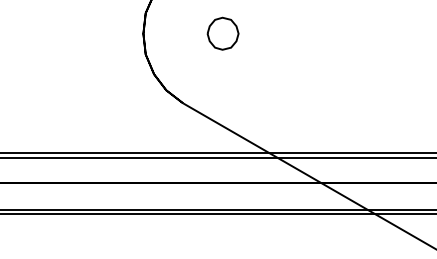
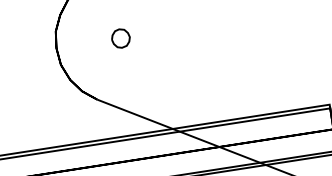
part: (223, 33) -> (121, 38), size x0.71

